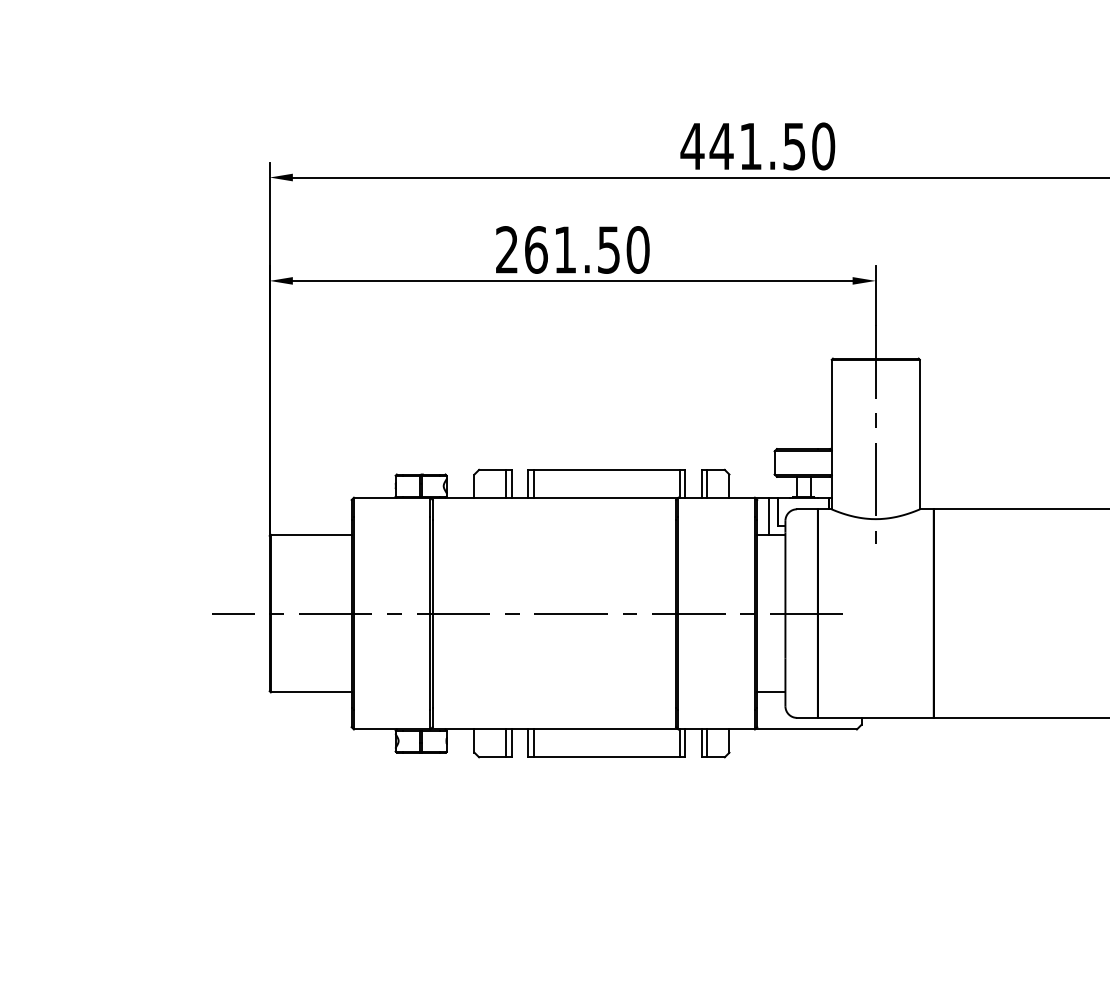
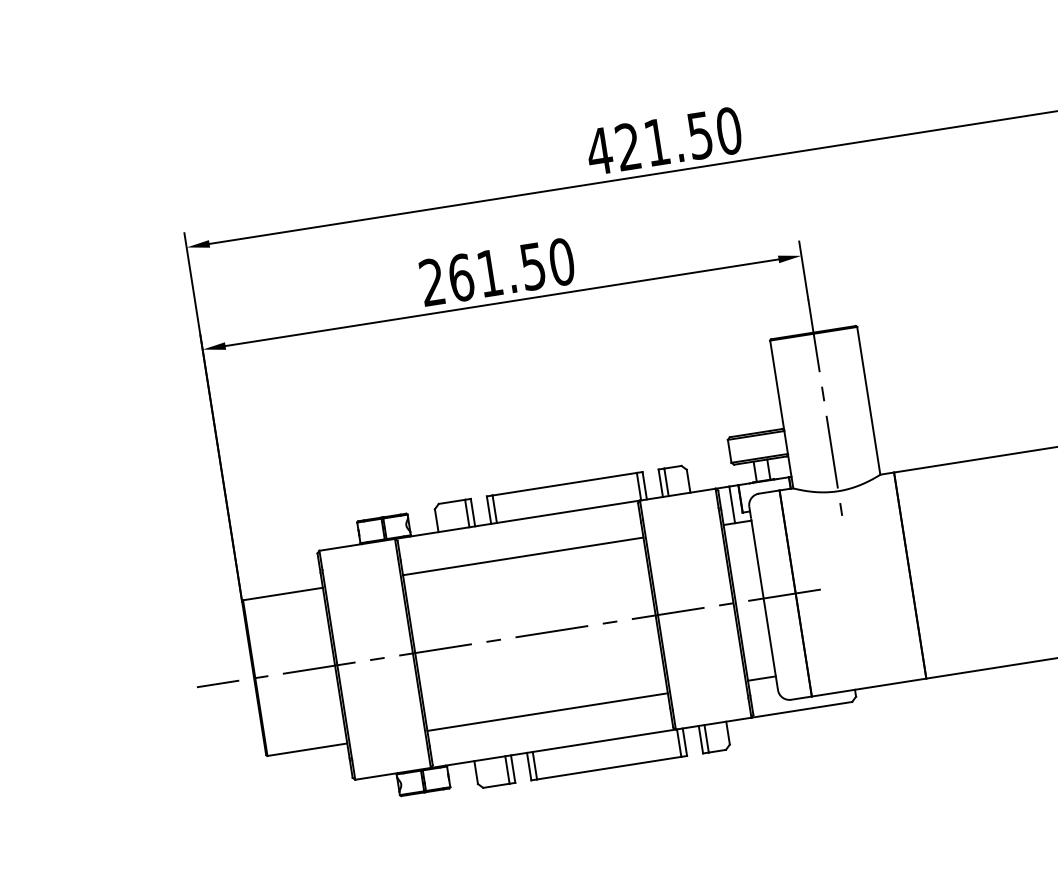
text: (721, 145) -> (628, 145), 441.50 -> 421.50
line: (554, 534) -> (523, 556), added
line: (554, 692) -> (547, 712), added

